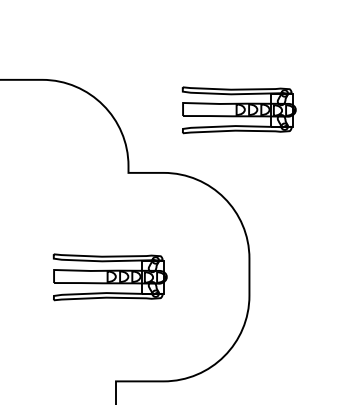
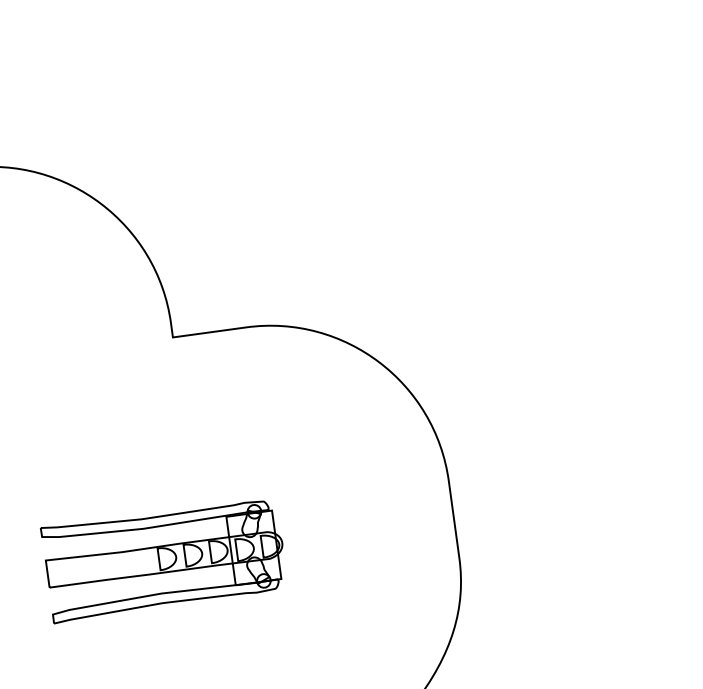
part: (238, 110) -> (383, 176), removed

